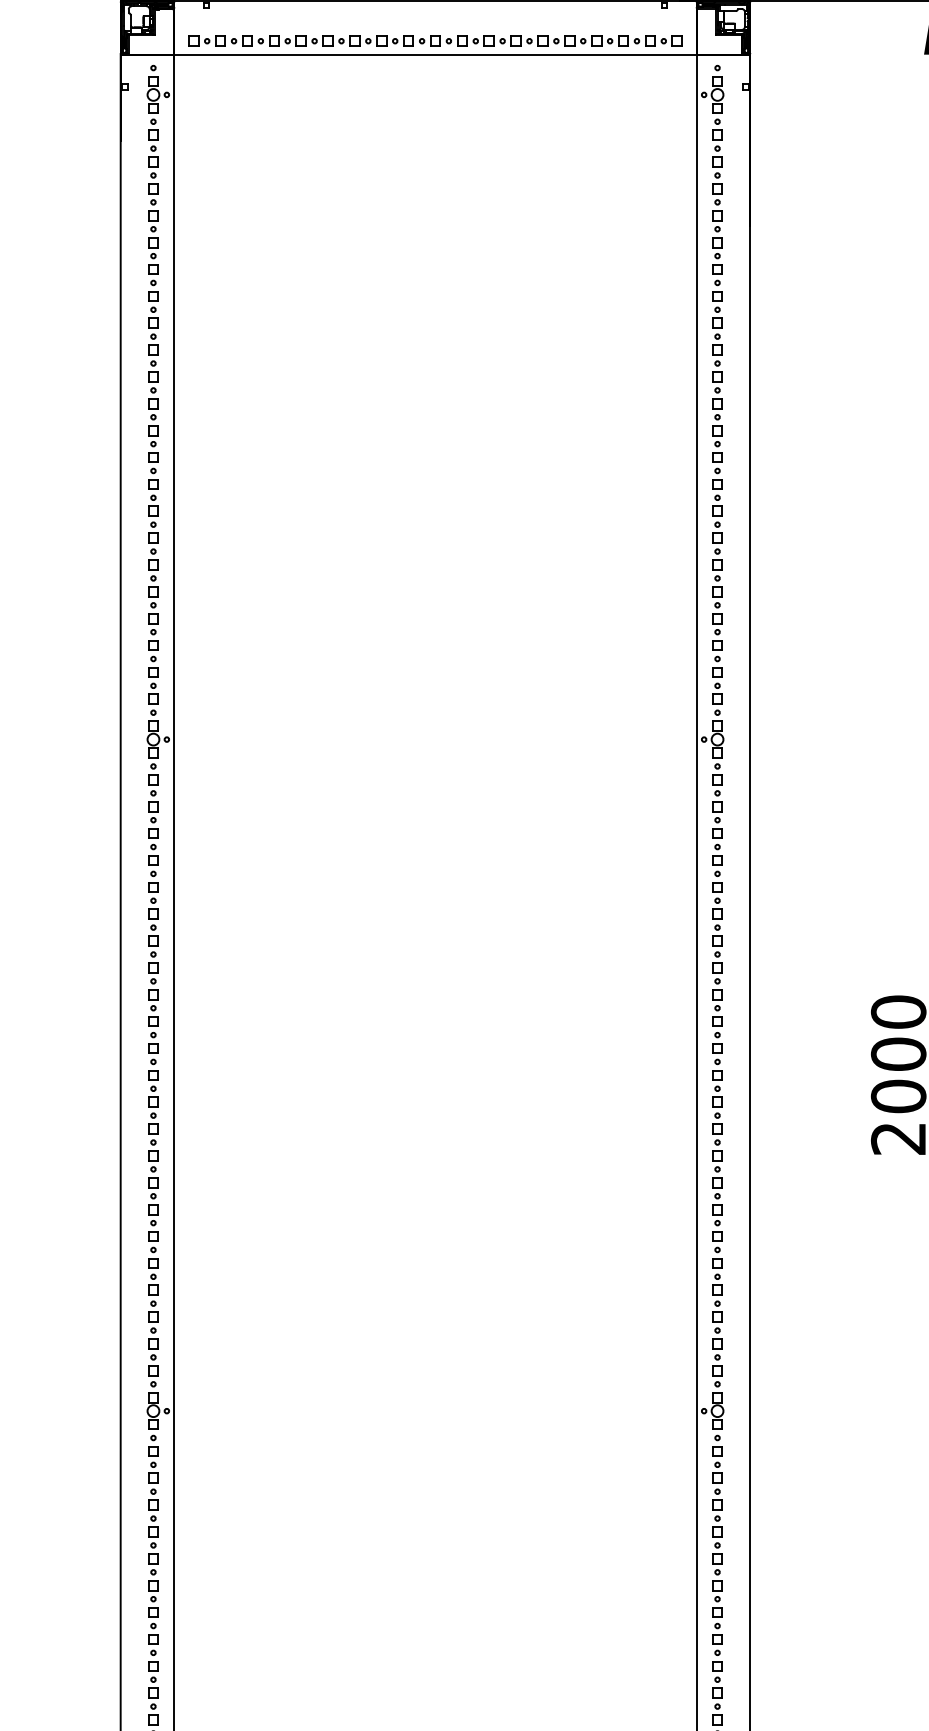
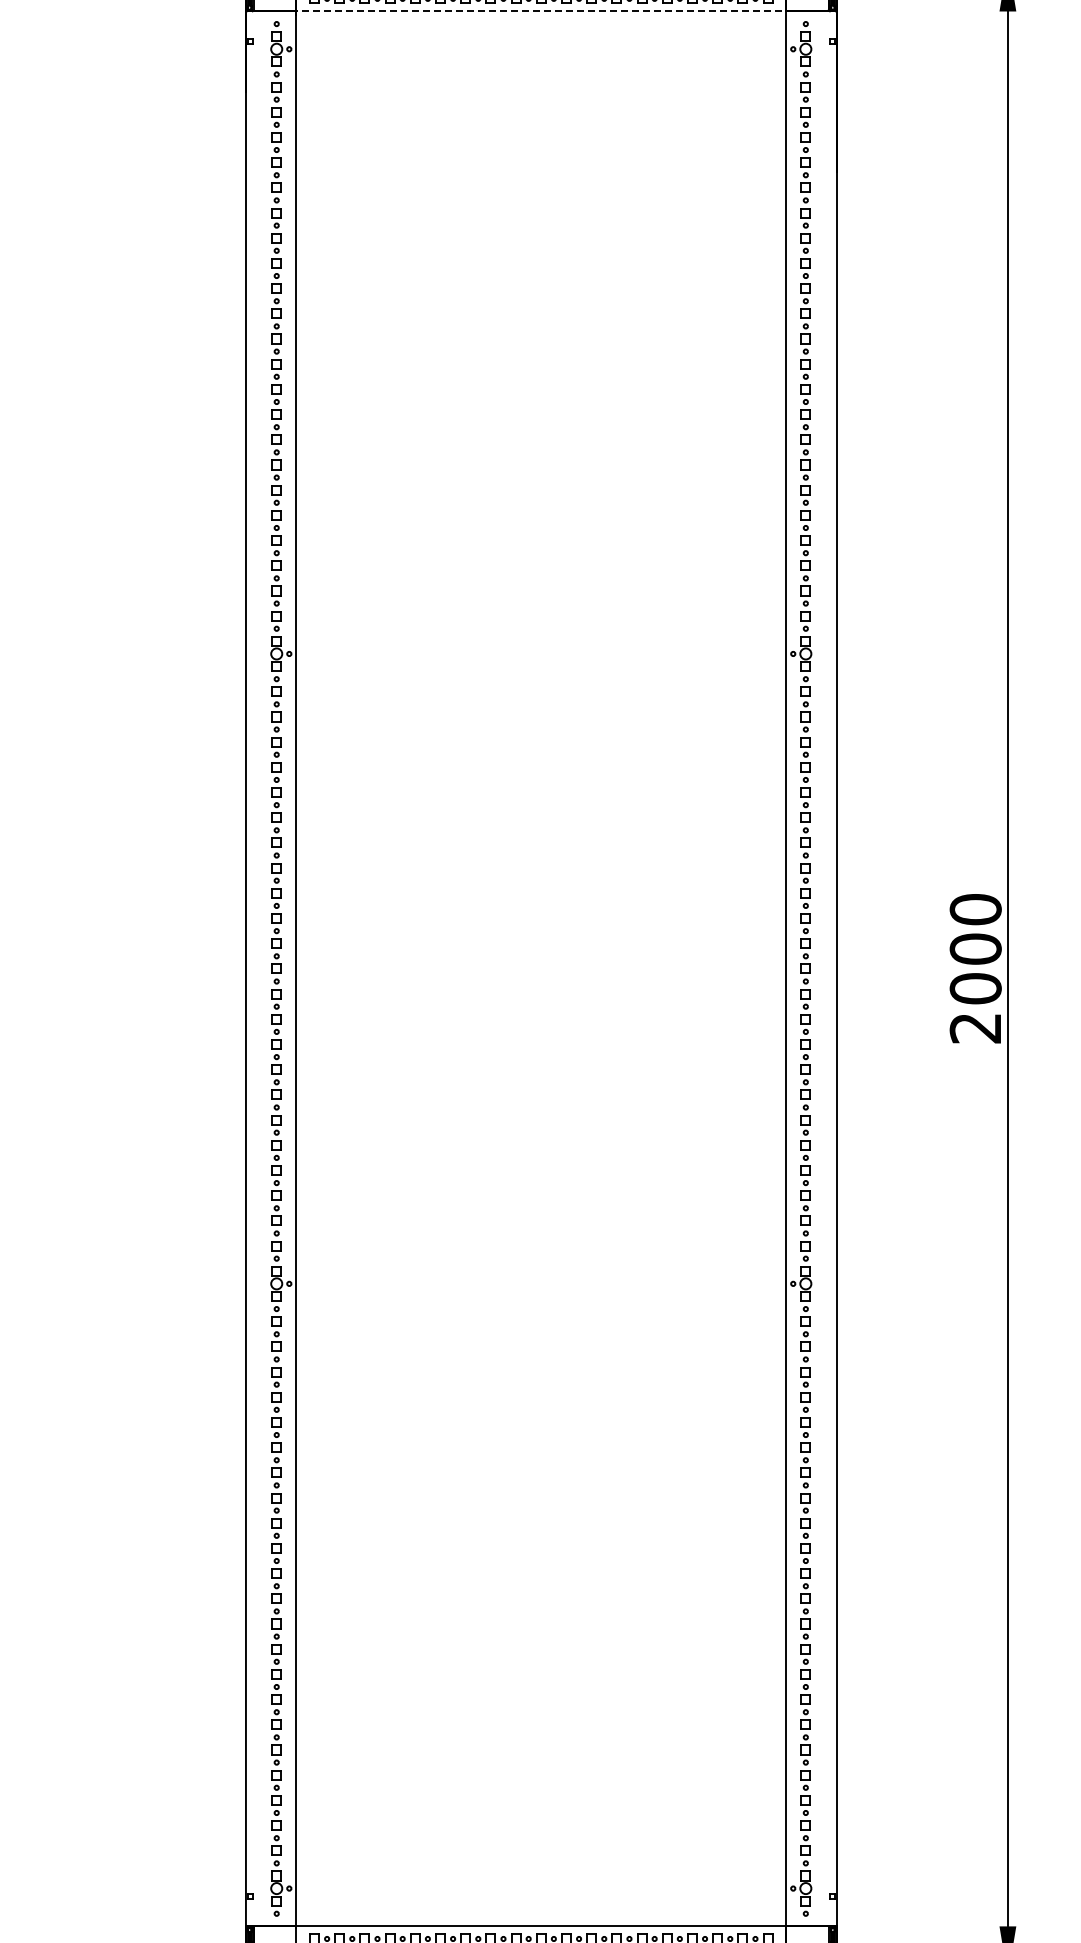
line: (436, 54) -> (542, 11), solid -> dashed

